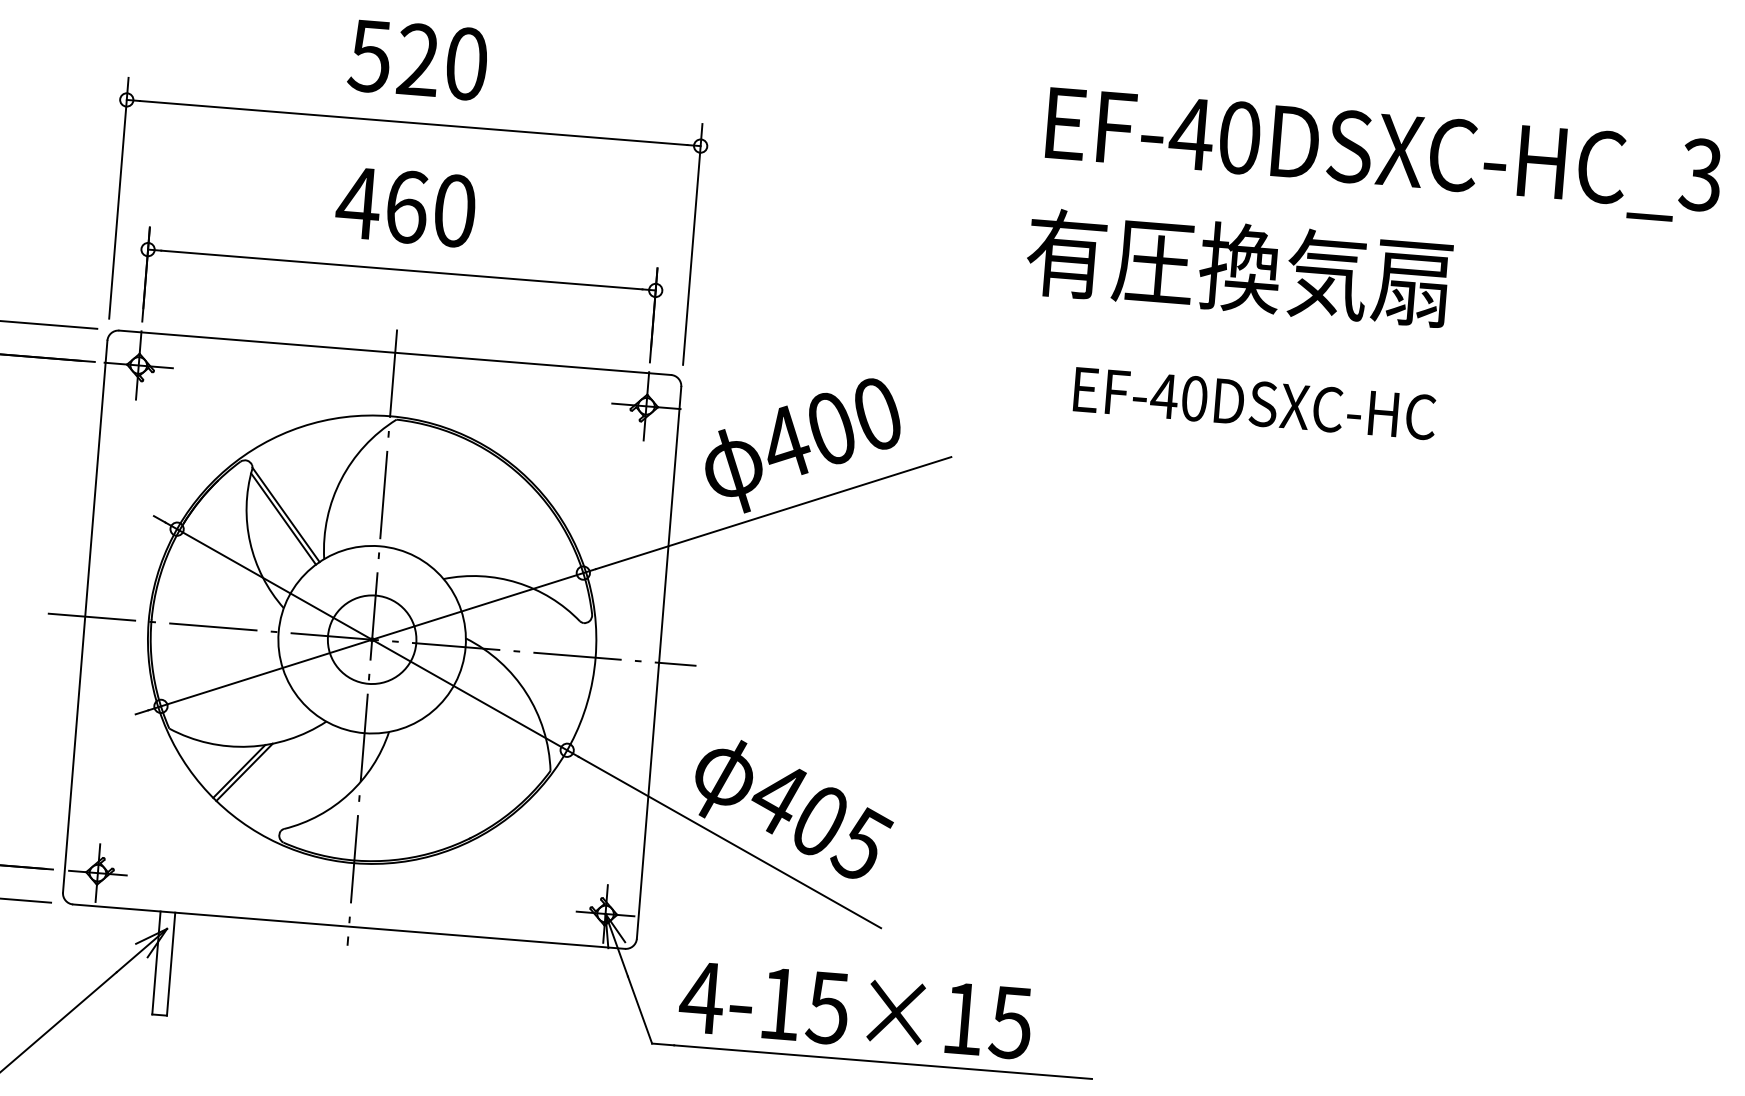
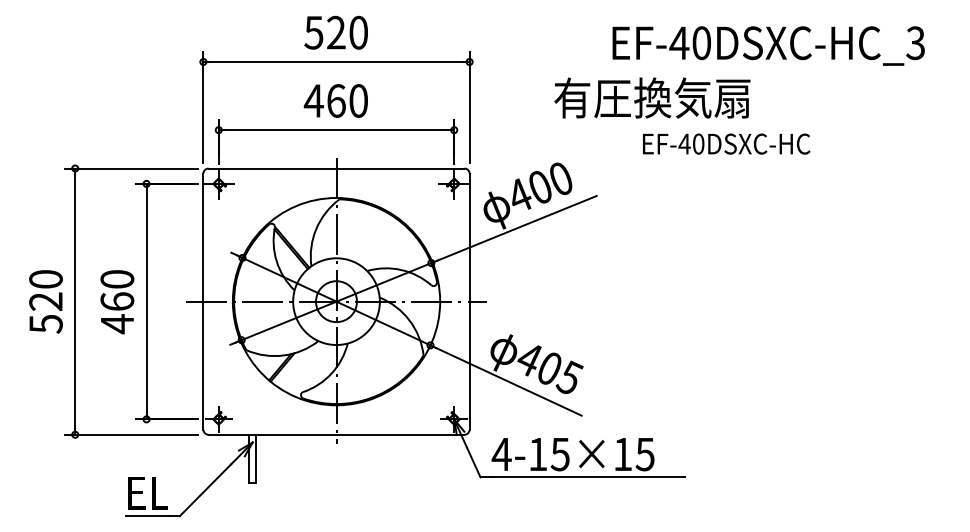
text: (1383, 154) -> (768, 45), moved
text: (1239, 266) -> (652, 97), moved
text: (1254, 402) -> (726, 143), moved

